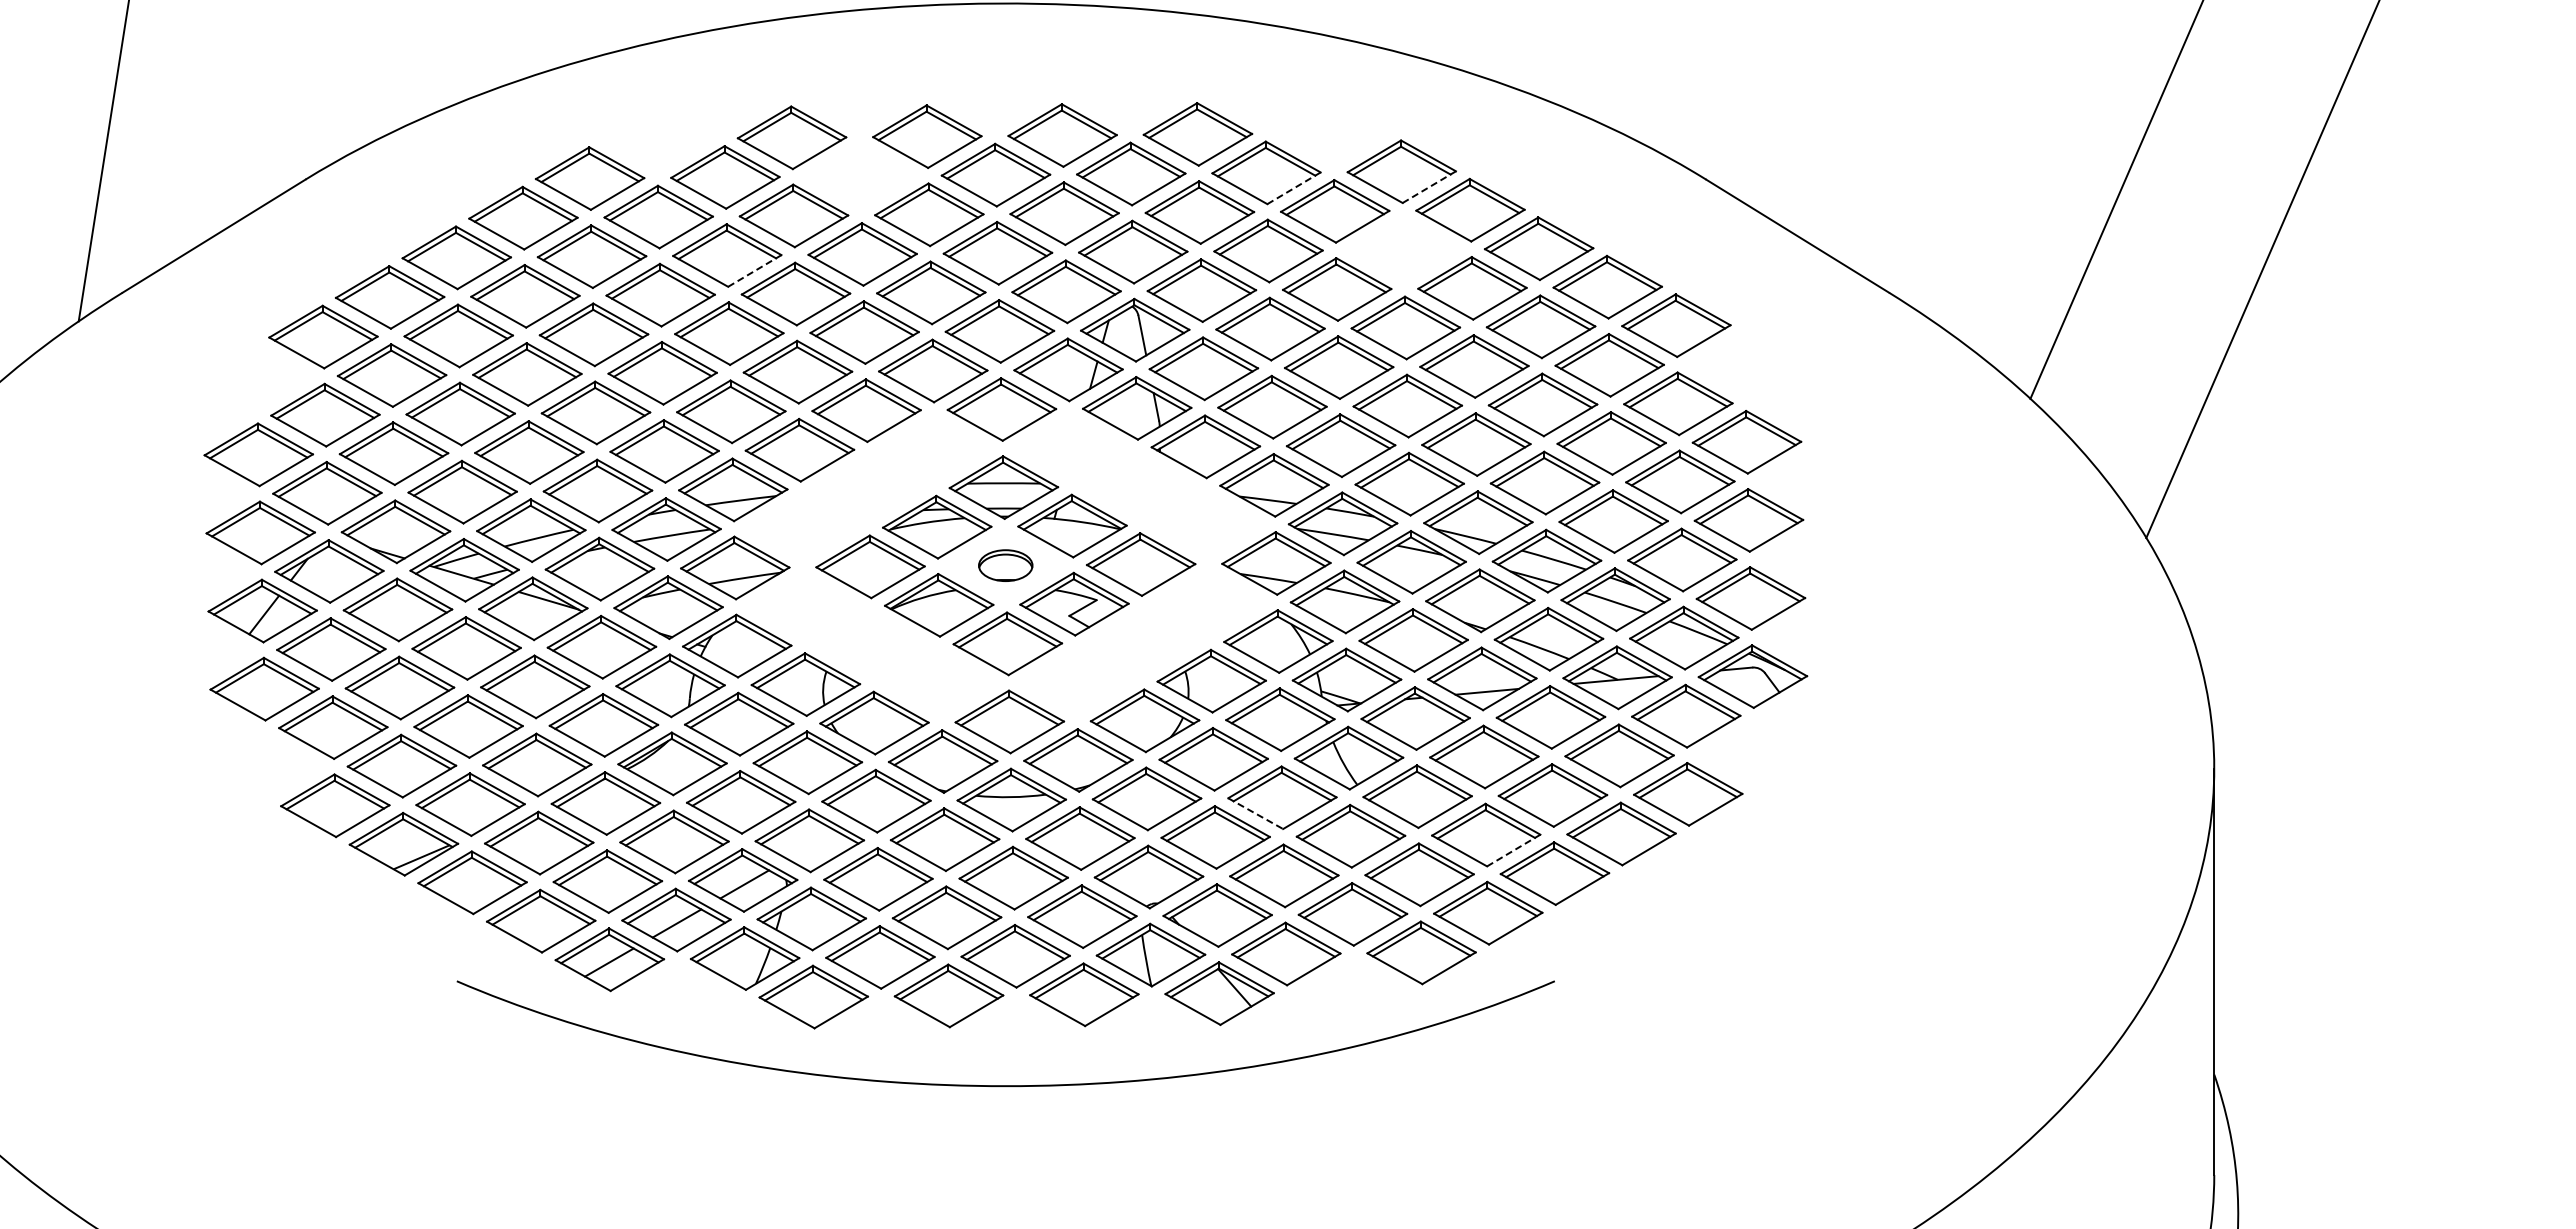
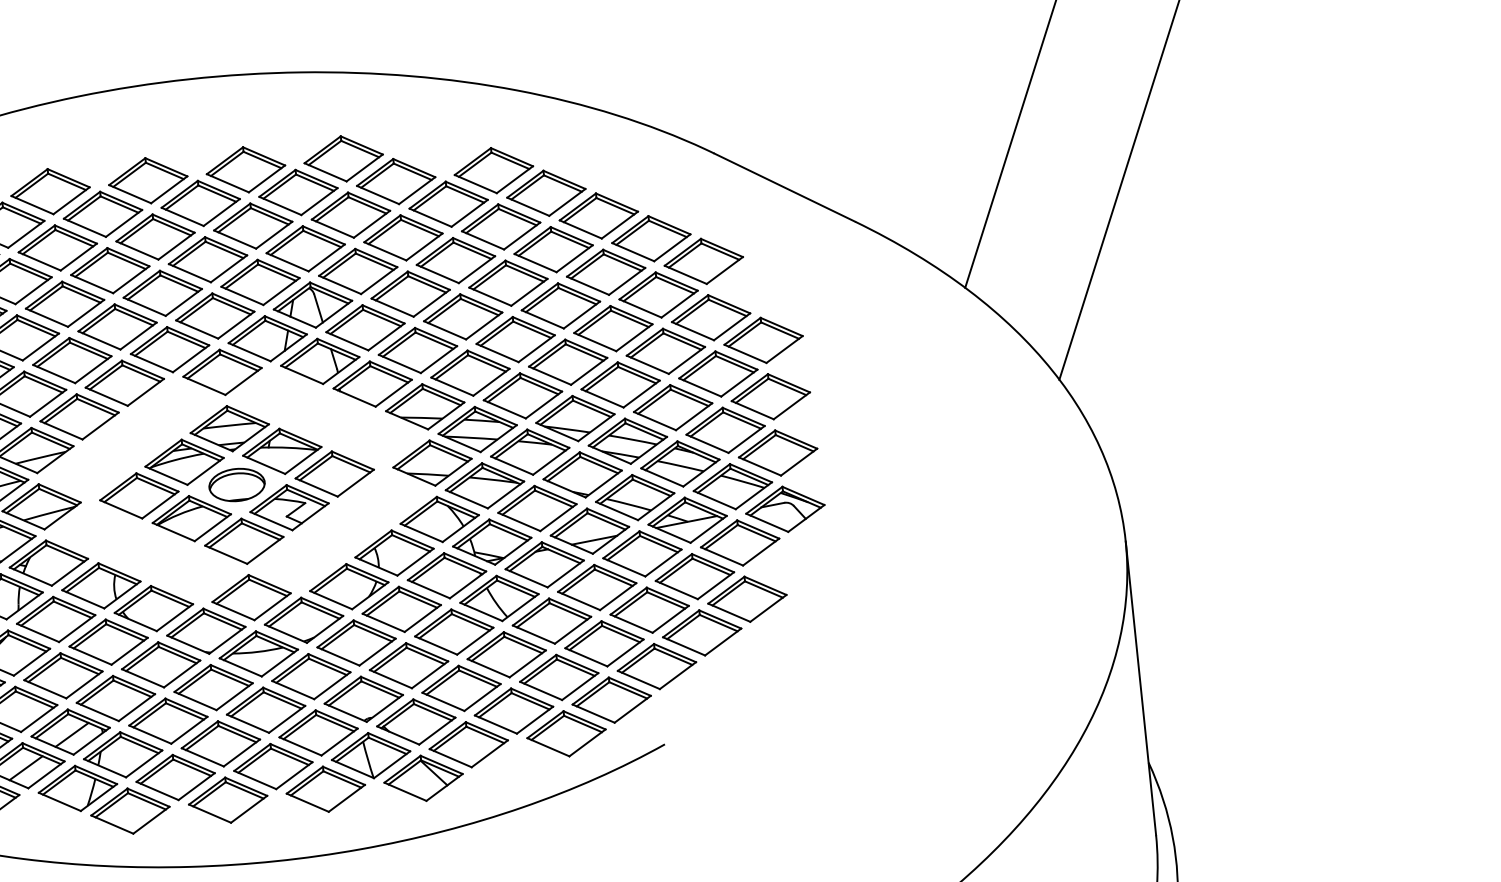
part: (860, 176) -> (102, 214), added
line: (1429, 186) -> (514, 179), dashed -> solid
line: (1294, 188) -> (417, 190), dashed -> solid
part: (1403, 249) -> (500, 226), added
line: (755, 270) -> (34, 290), dashed -> solid
part: (1005, 565) -> (236, 484), size x1.43
line: (1256, 813) -> (436, 645), dashed -> solid
line: (1514, 850) -> (626, 652), dashed -> solid

